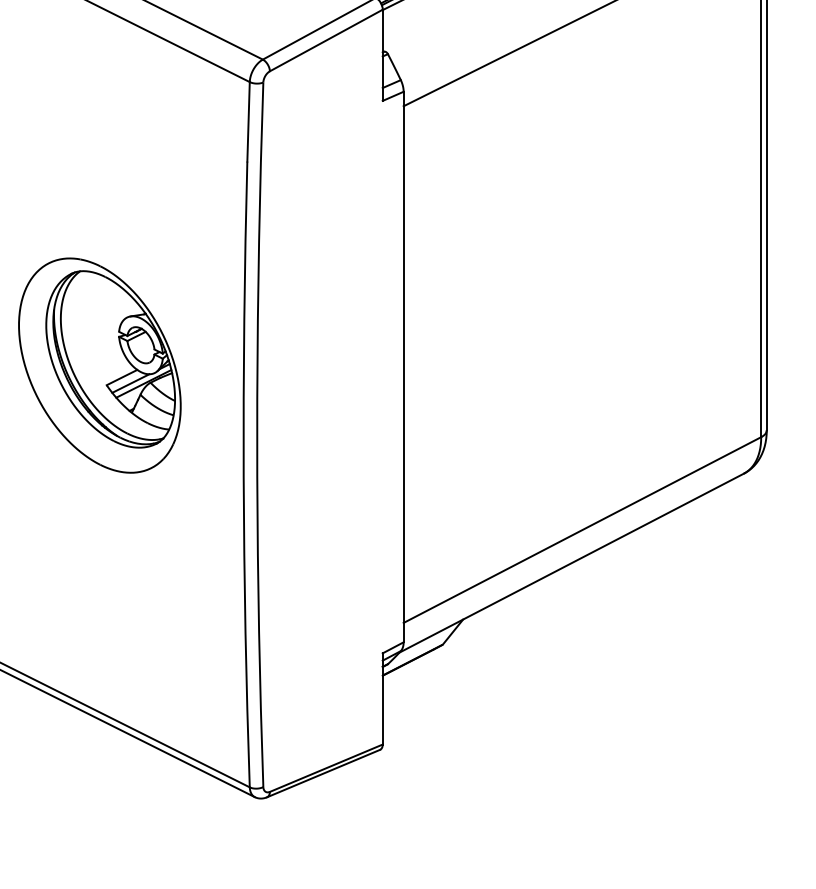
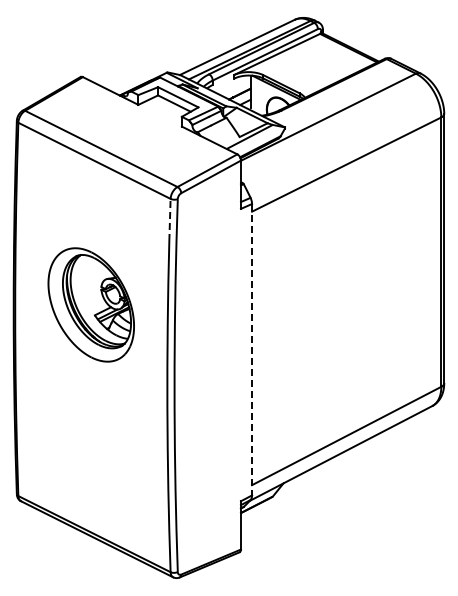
line: (247, 120) -> (169, 219), solid -> dashed
part: (98, 364) -> (90, 304), moved
line: (404, 366) -> (252, 349), solid -> dashed

